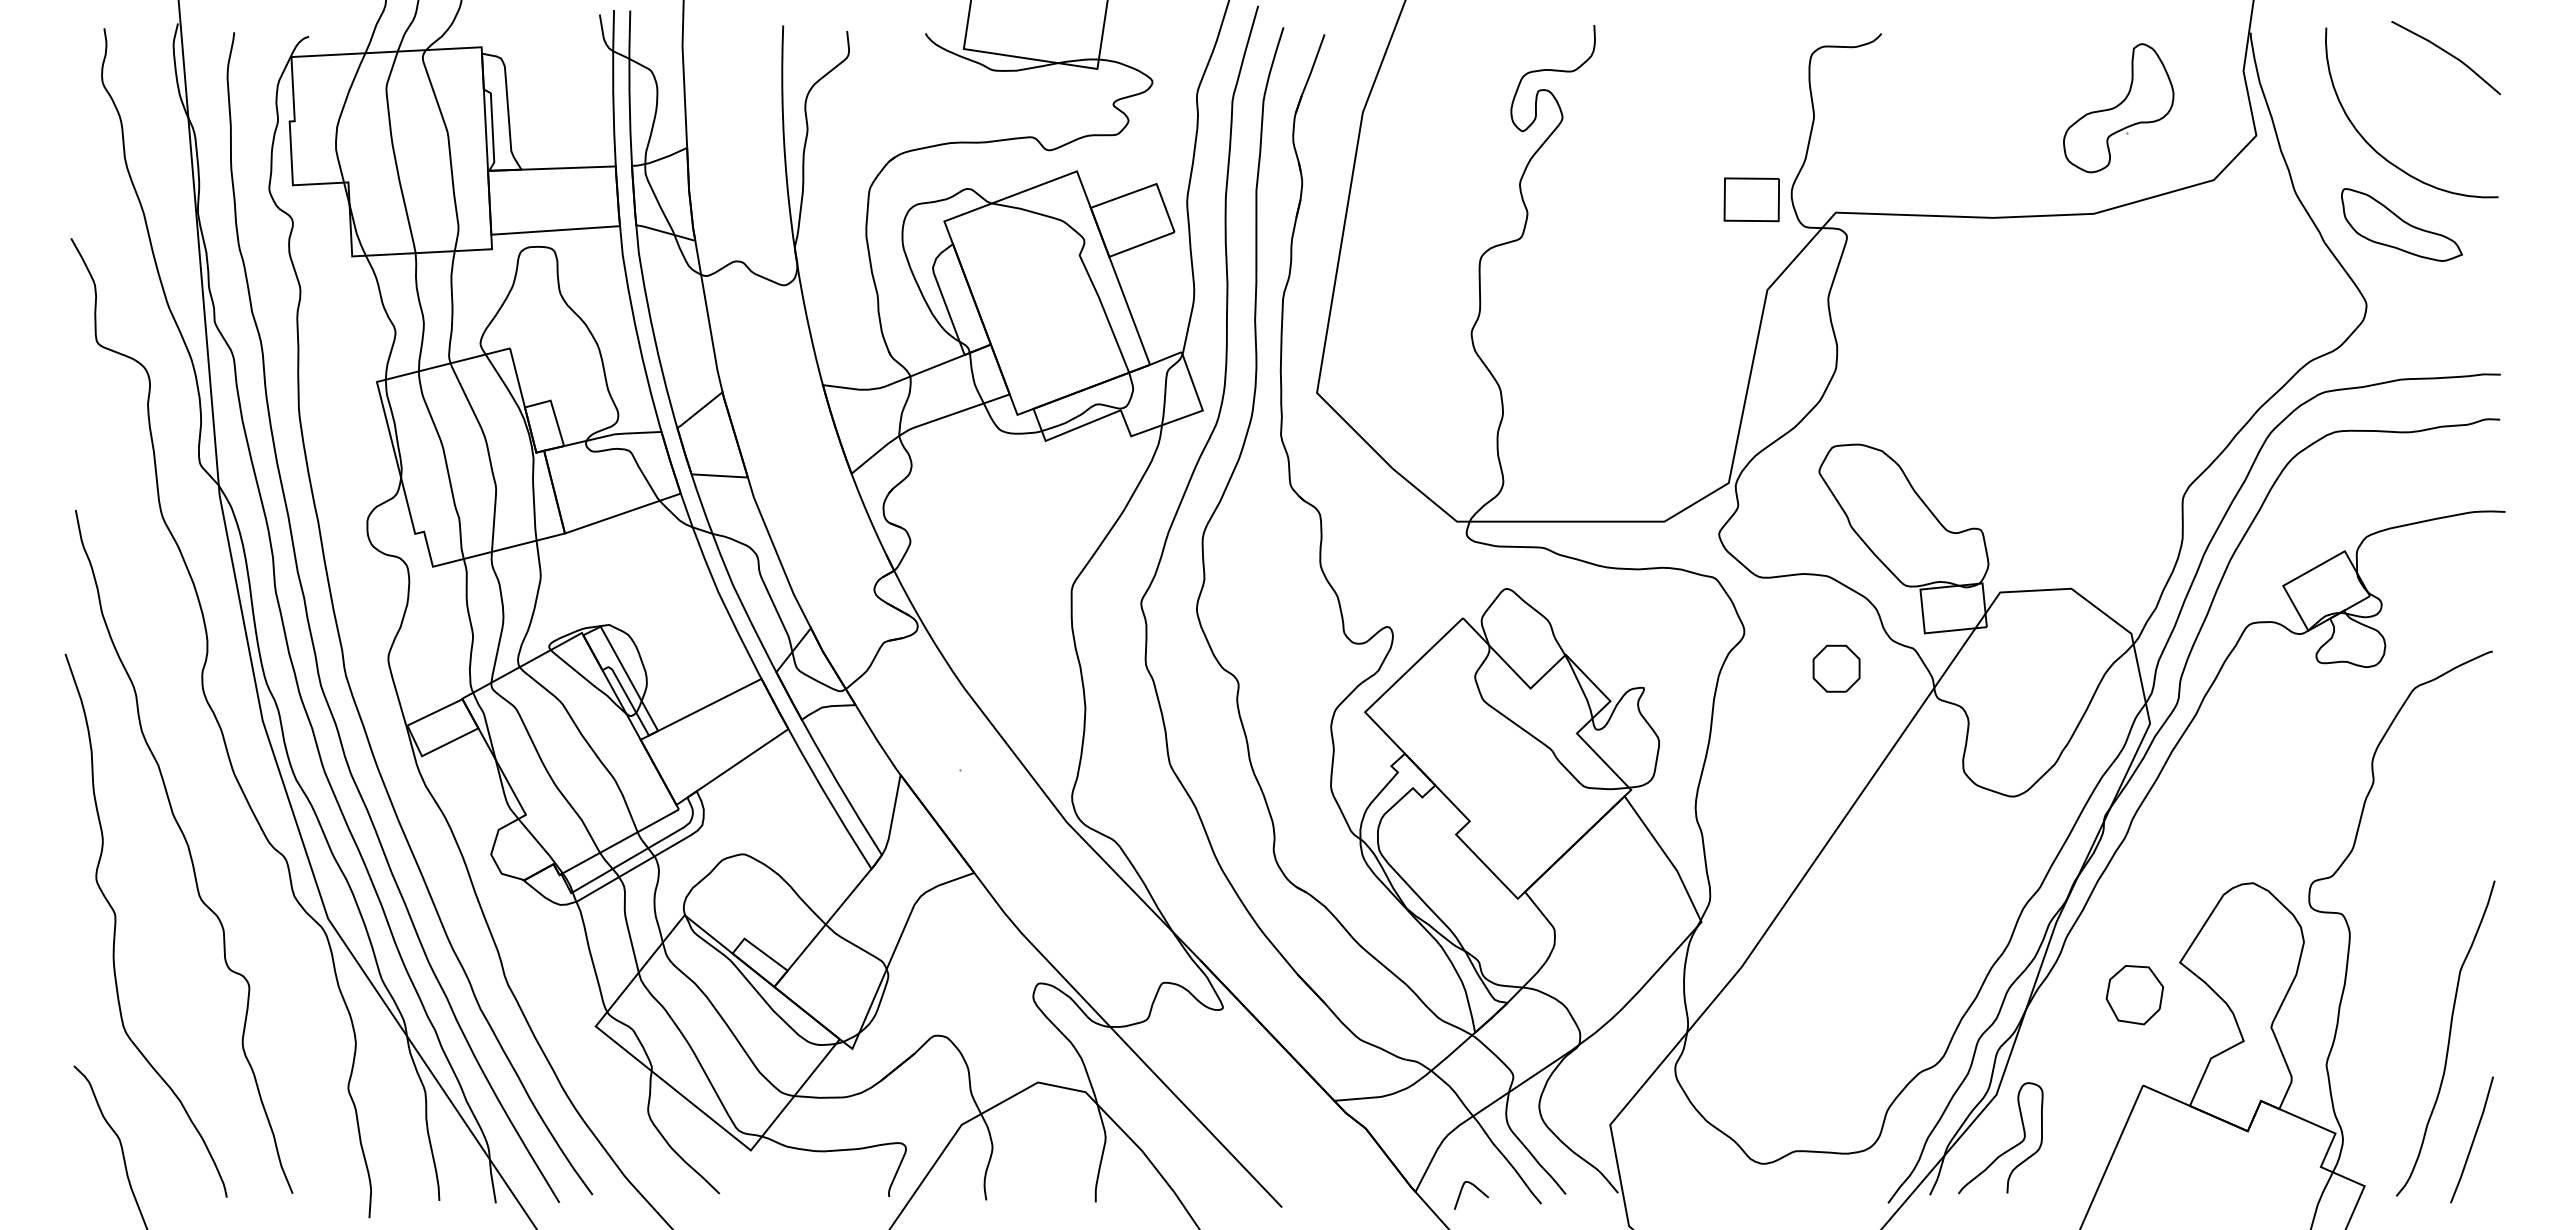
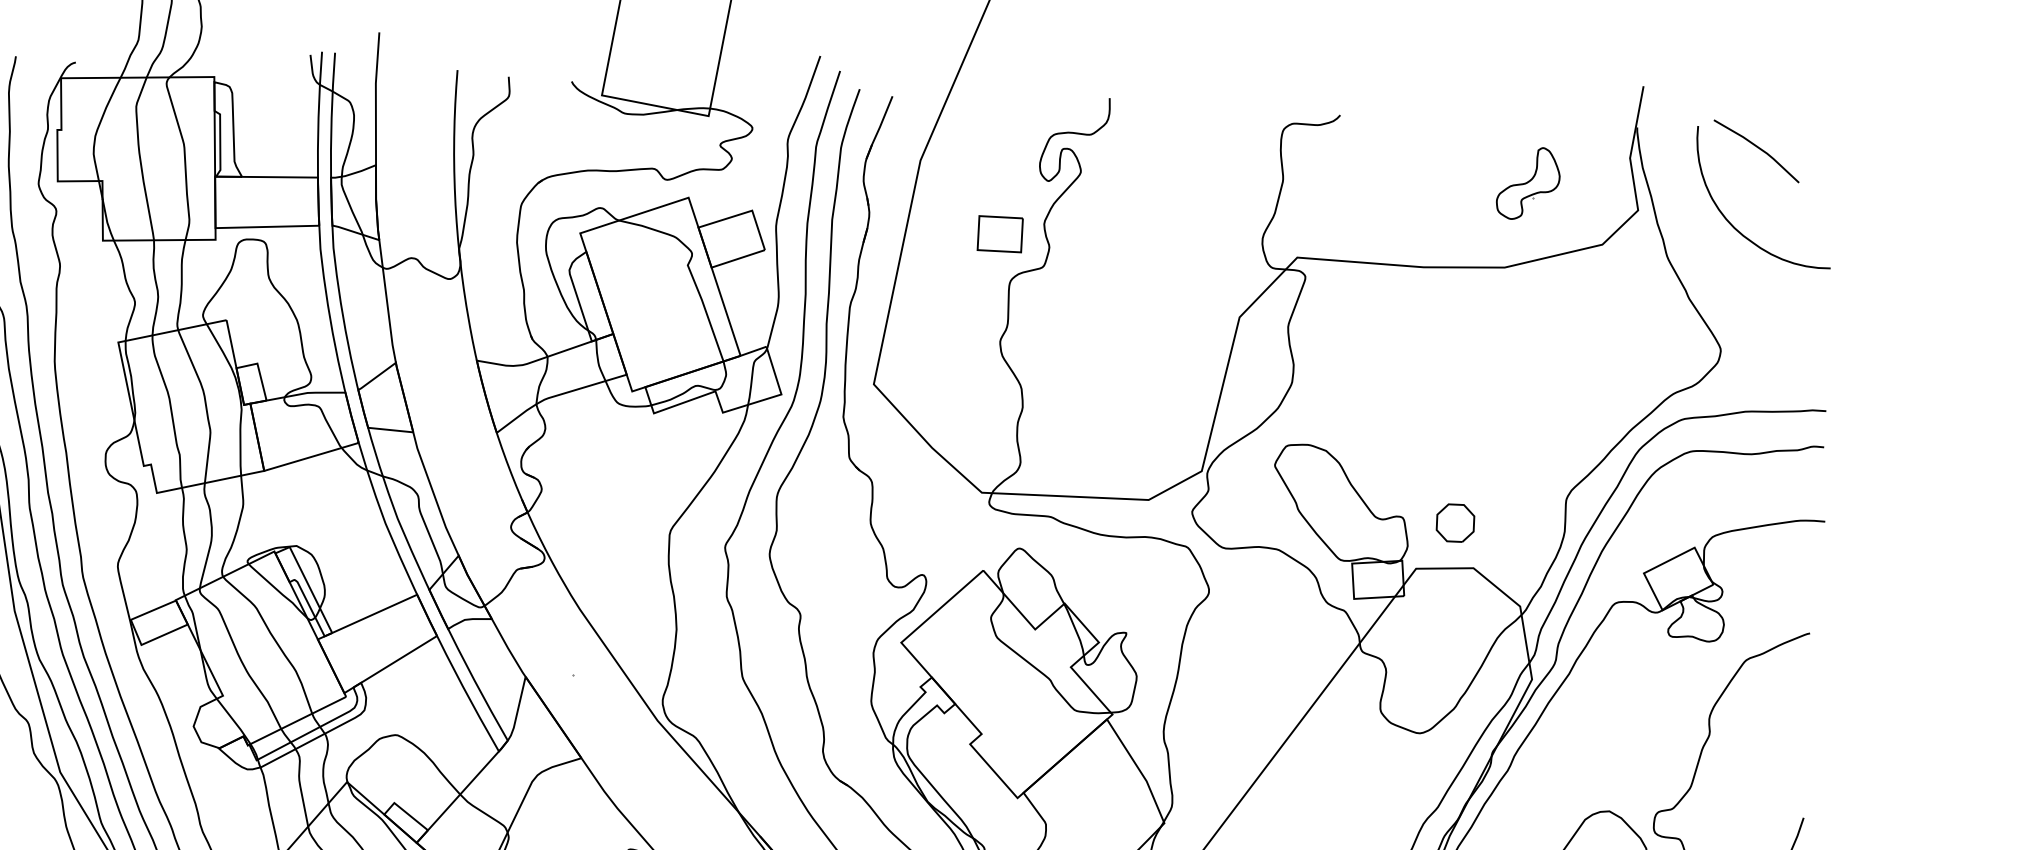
line: (2446, 53) -> (1756, 147), moved
part: (2118, 108) -> (1528, 183), size x0.7
part: (1751, 199) -> (1000, 233), moved
part: (2401, 224) -> (1751, 286), removed
part: (1836, 668) -> (1455, 522), moved

